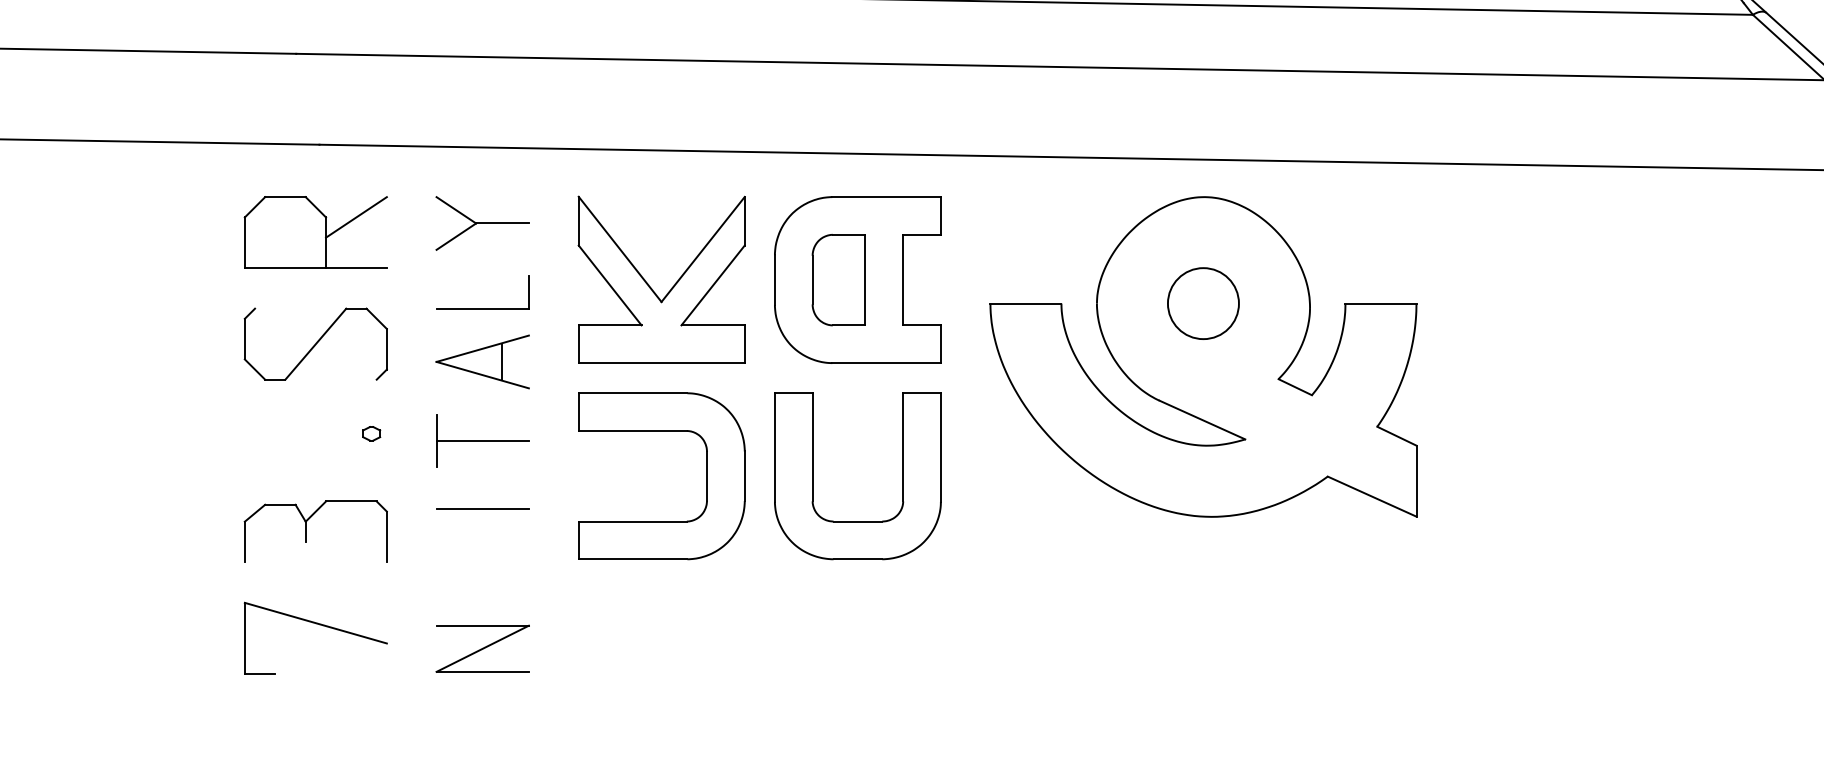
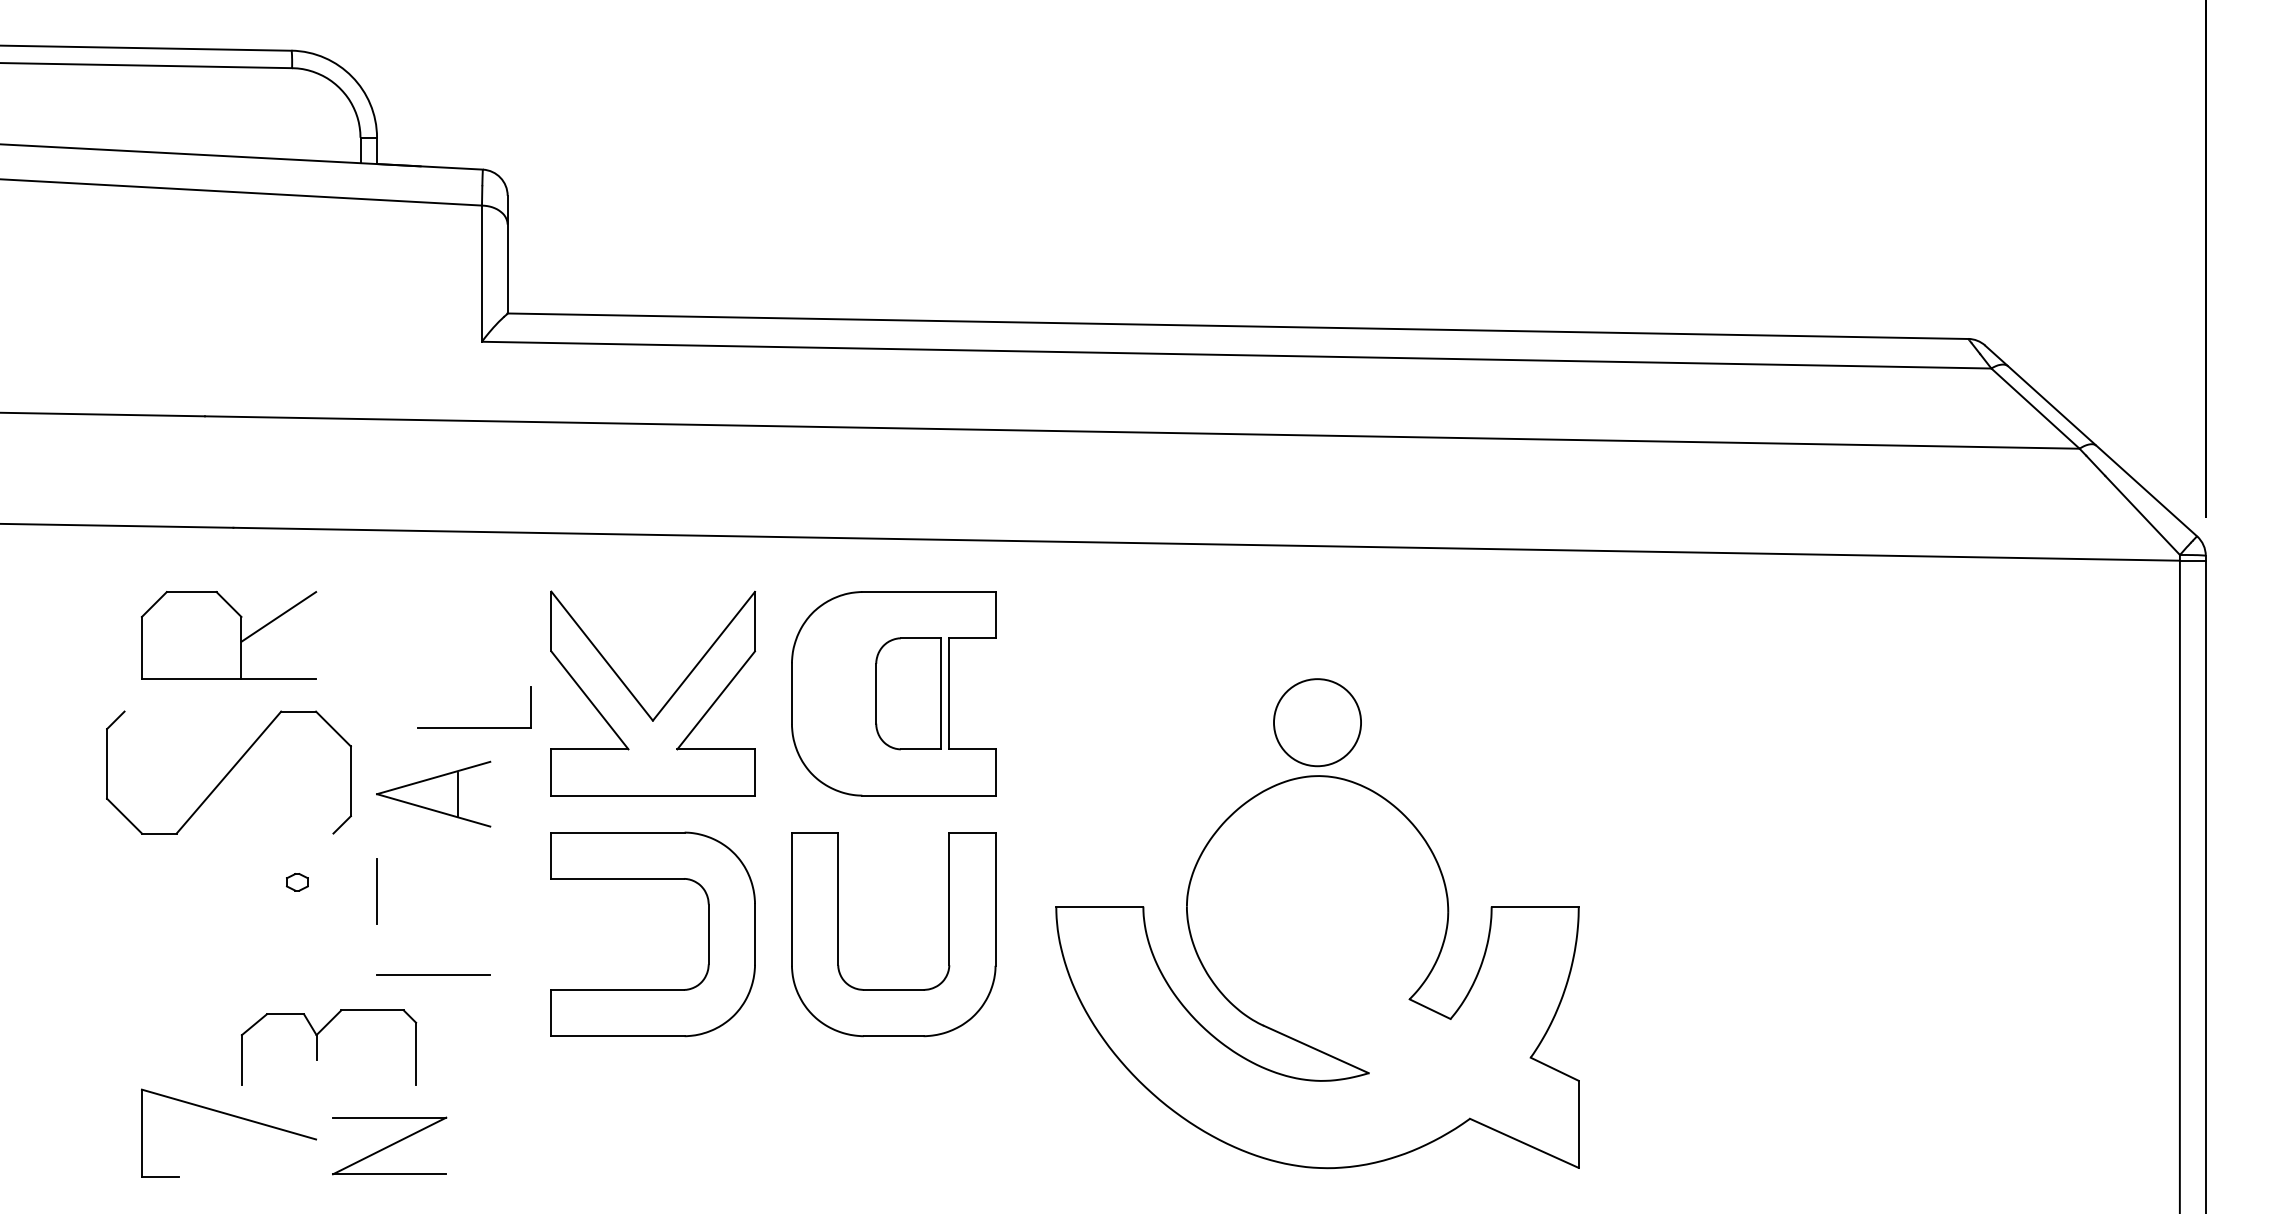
part: (482, 223) -> (433, 624), removed
part: (838, 279) -> (908, 693), moved
part: (482, 309) -> (474, 727), moved
part: (315, 343) -> (228, 771), size x1.4
part: (1203, 357) -> (1317, 972), moved
line: (482, 441) -> (433, 891), removed
part: (306, 531) -> (317, 1047), moved
part: (482, 648) -> (389, 1145), moved

